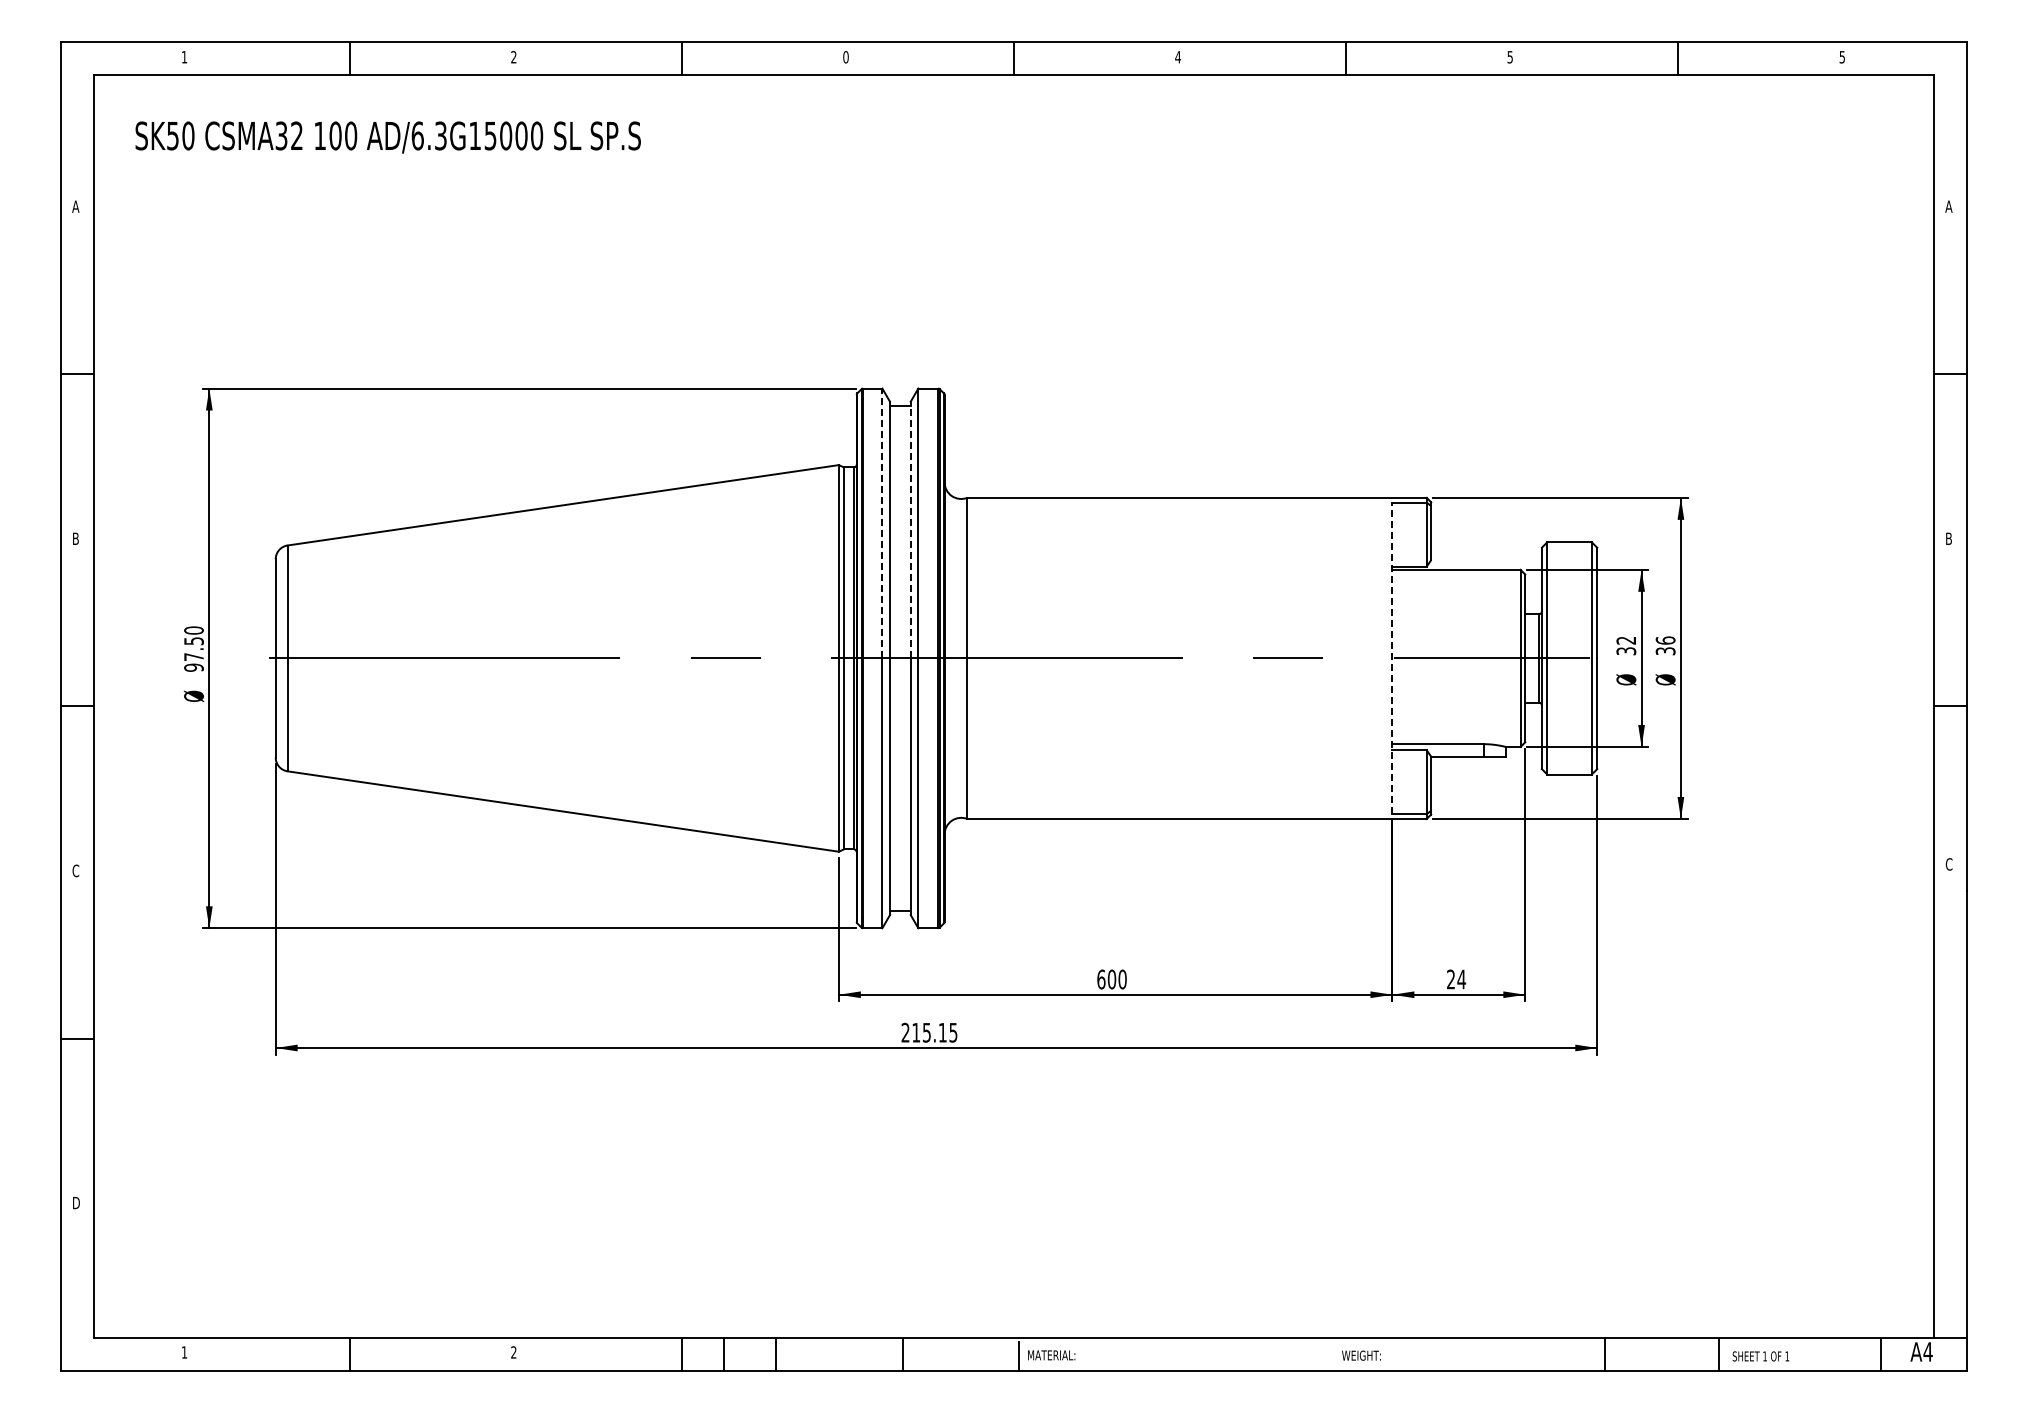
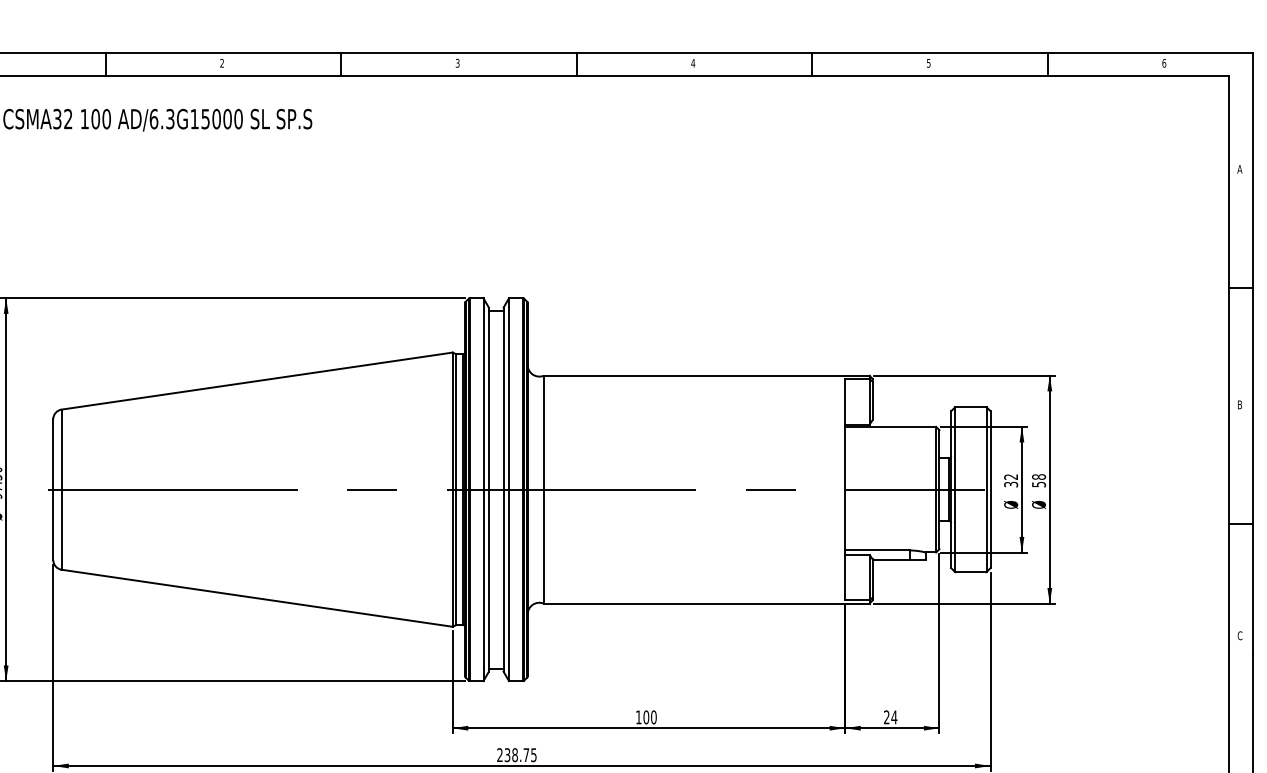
text: (845, 57) -> (457, 63), 0 -> 3
text: (1842, 57) -> (1164, 63), 5 -> 6
line: (882, 523) -> (483, 393), dashed -> solid
line: (910, 529) -> (503, 398), dashed -> solid
text: (1665, 645) -> (1038, 480), 36 -> 58
line: (1392, 658) -> (845, 489), dashed -> solid
text: (1101, 979) -> (638, 717), 600 -> 100
text: (929, 1032) -> (516, 754), 215.15 -> 238.75

